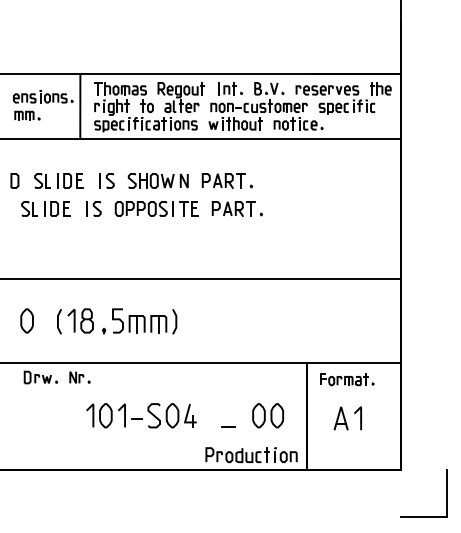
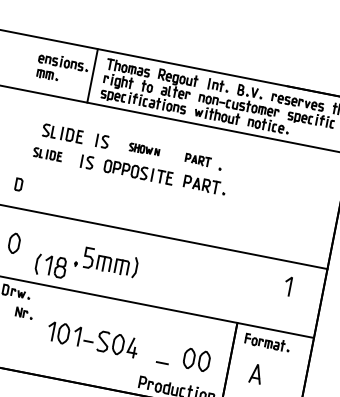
part: (14, 180) -> (18, 184), moved
part: (157, 180) -> (143, 149), size x0.6
part: (223, 180) -> (198, 159), size x0.7
part: (45, 208) -> (47, 154), size x0.7
part: (75, 321) -> (51, 266), moved
part: (79, 377) -> (24, 313), moved
line: (360, 418) -> (289, 286), moved

